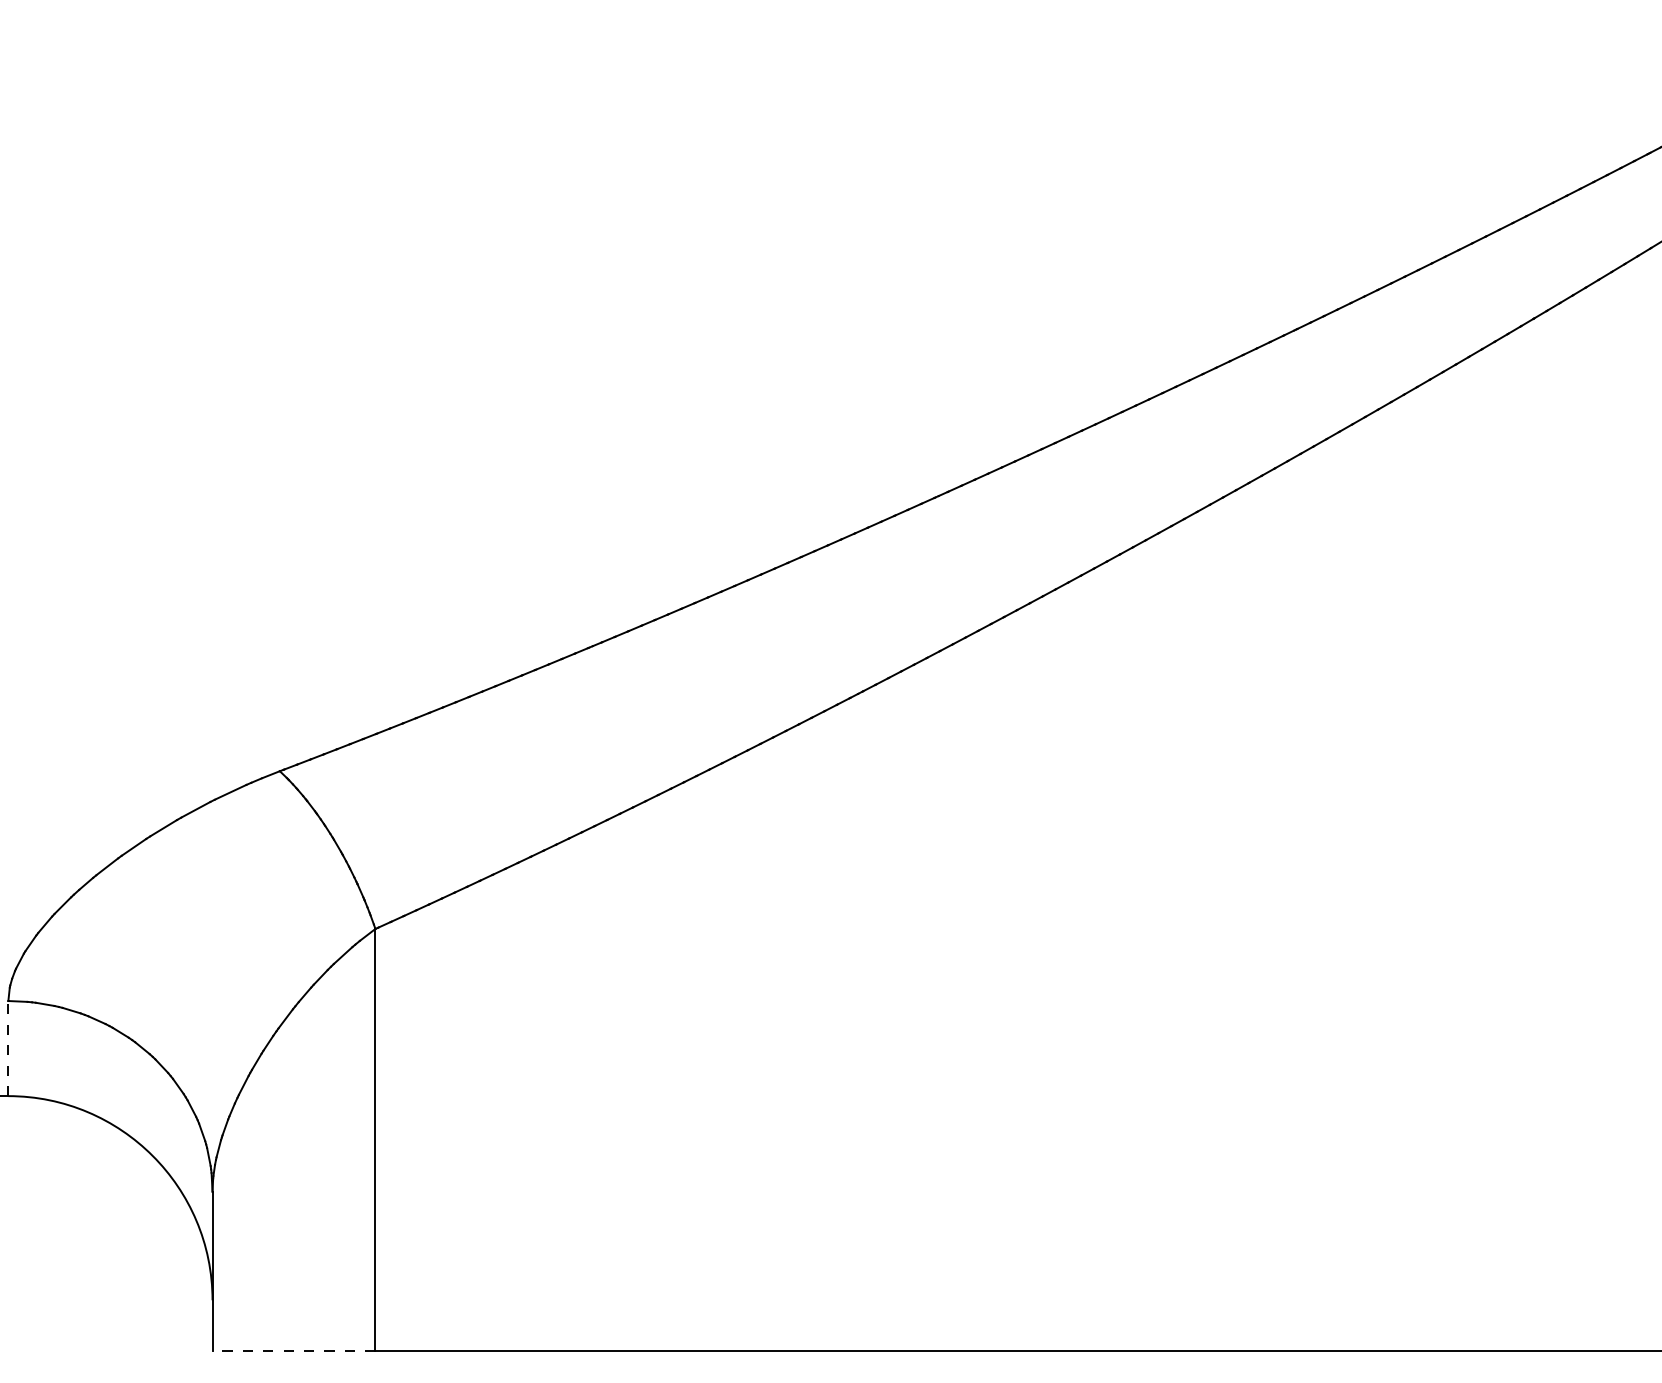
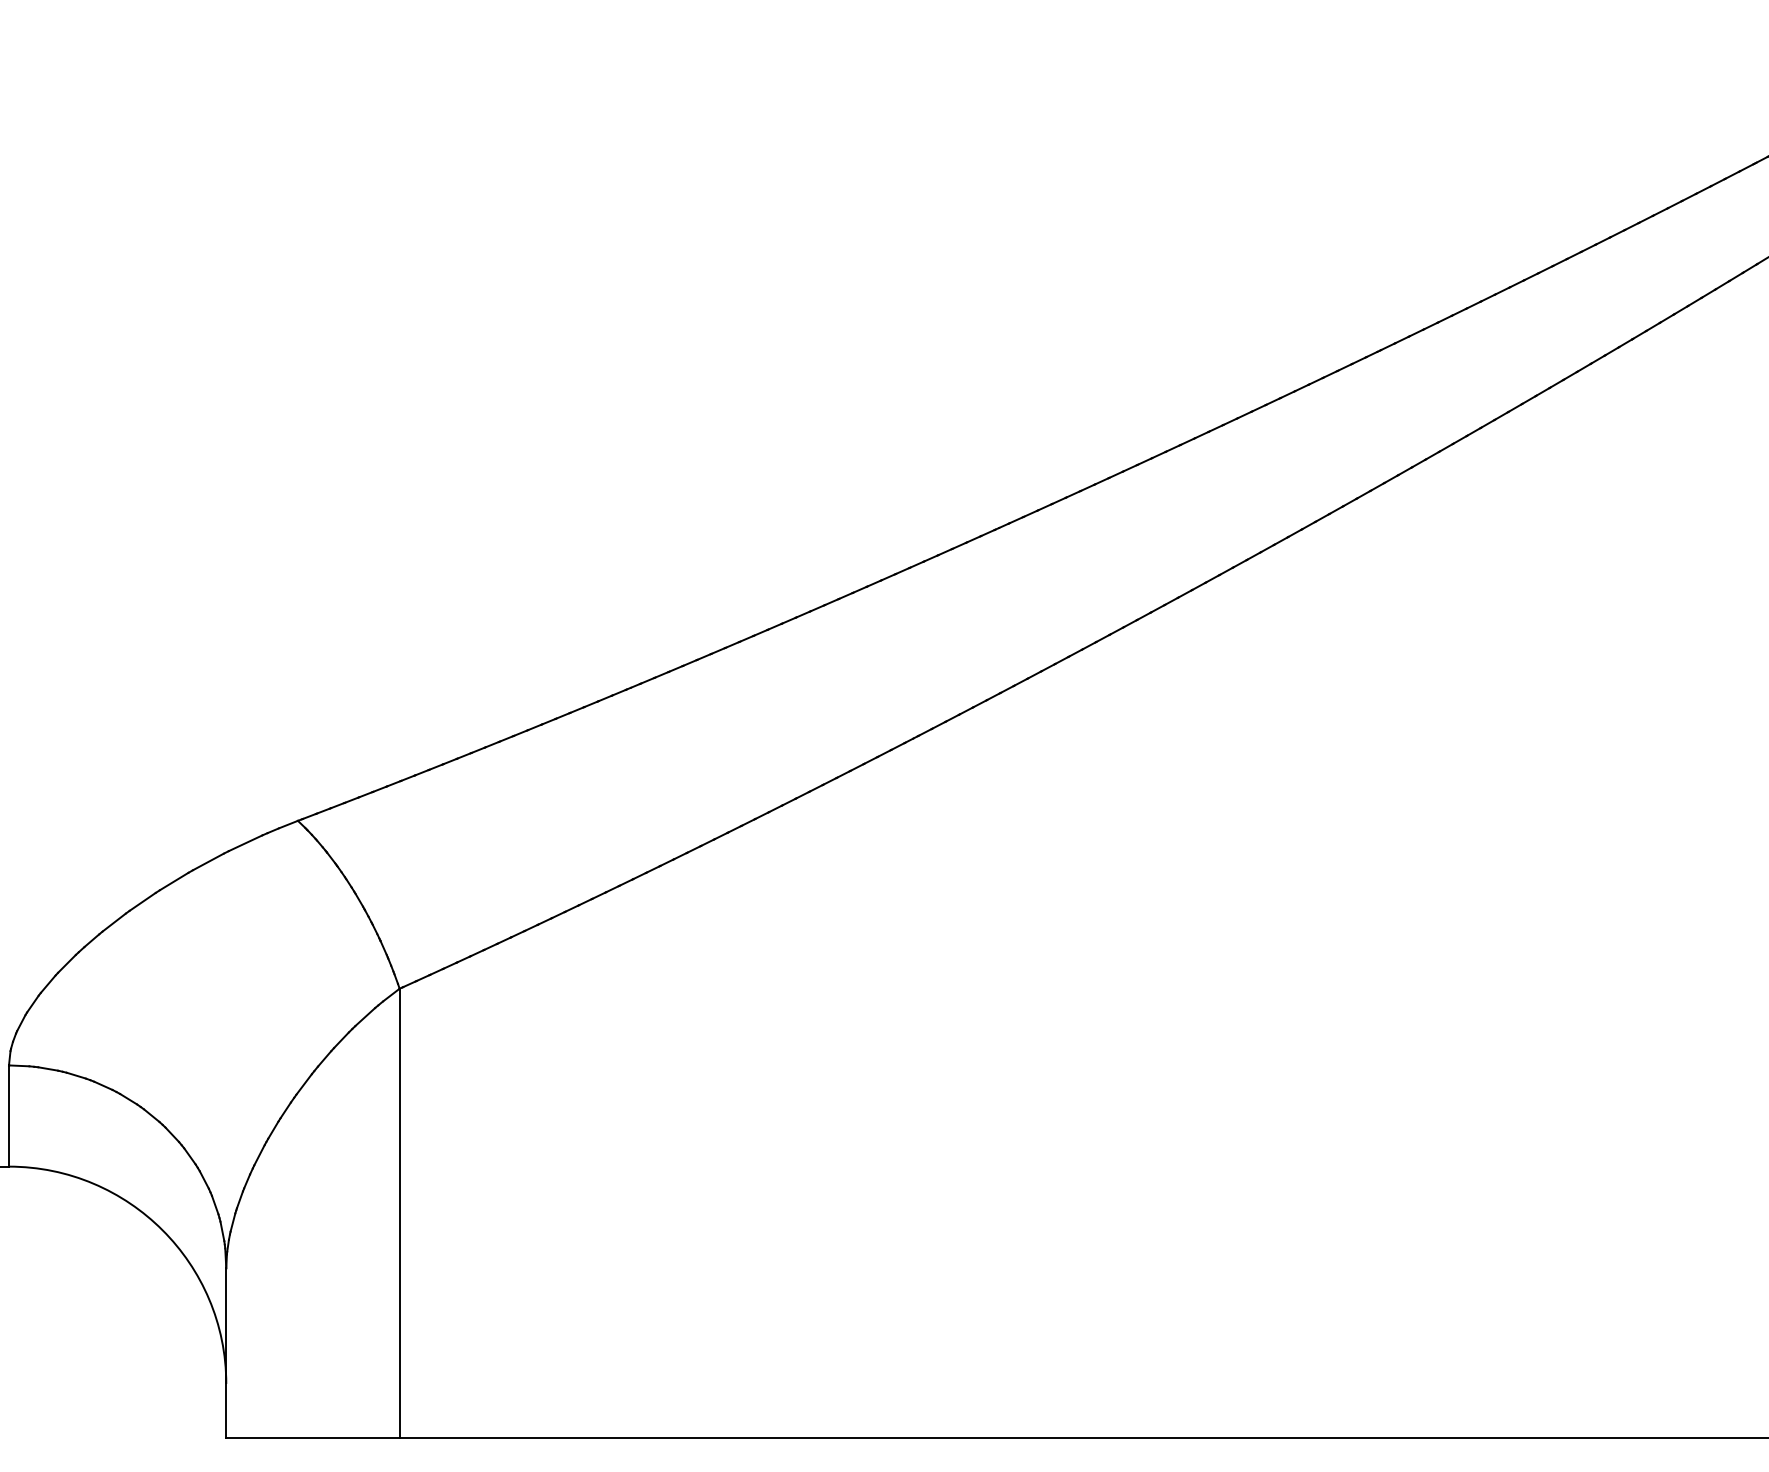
line: (7, 1049) -> (8, 1116), dashed -> solid
line: (293, 1351) -> (312, 1438), dashed -> solid

